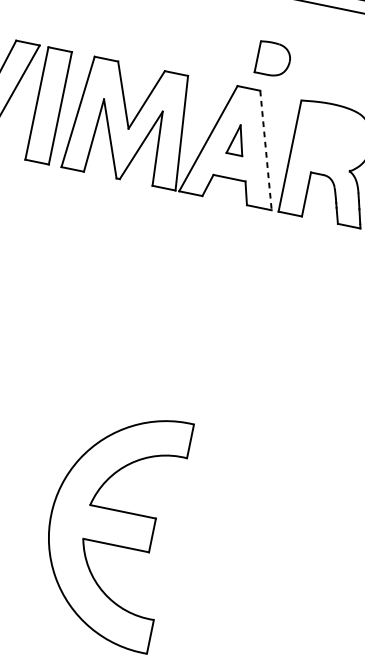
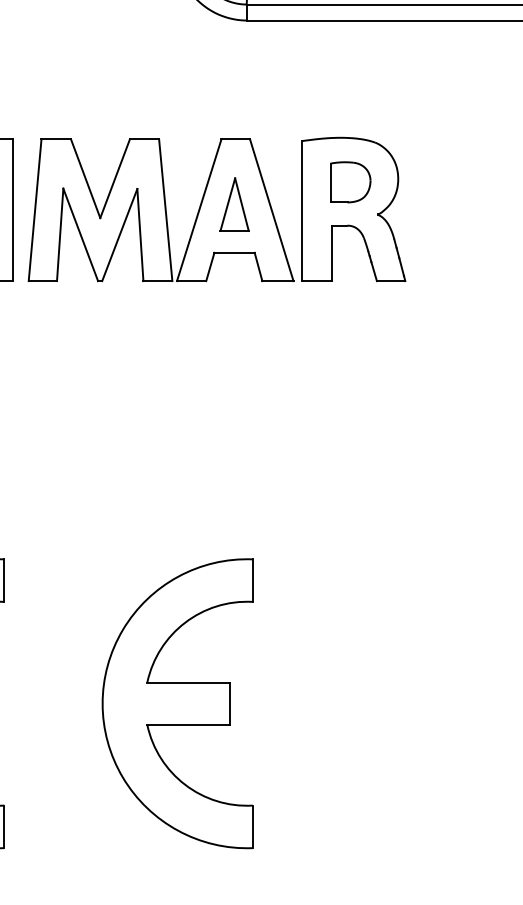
part: (273, 59) -> (350, 182), moved
part: (237, 139) -> (234, 204), size x1.43
line: (265, 150) -> (271, 210), dashed -> solid

